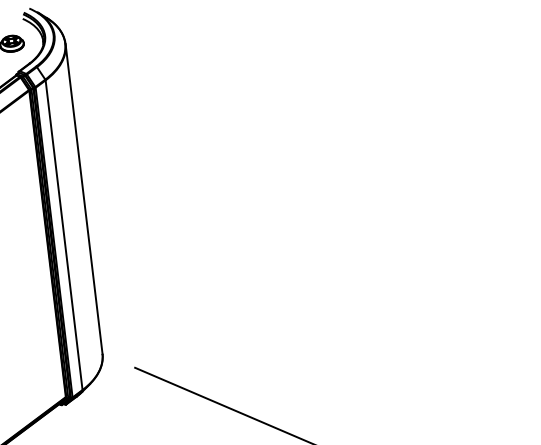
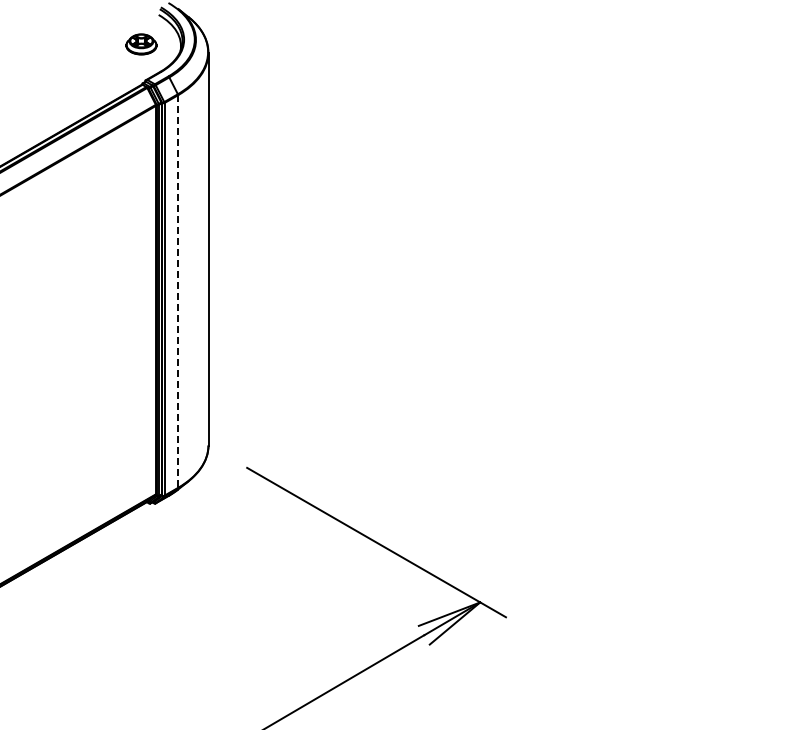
line: (64, 235) -> (178, 292), solid -> dashed

